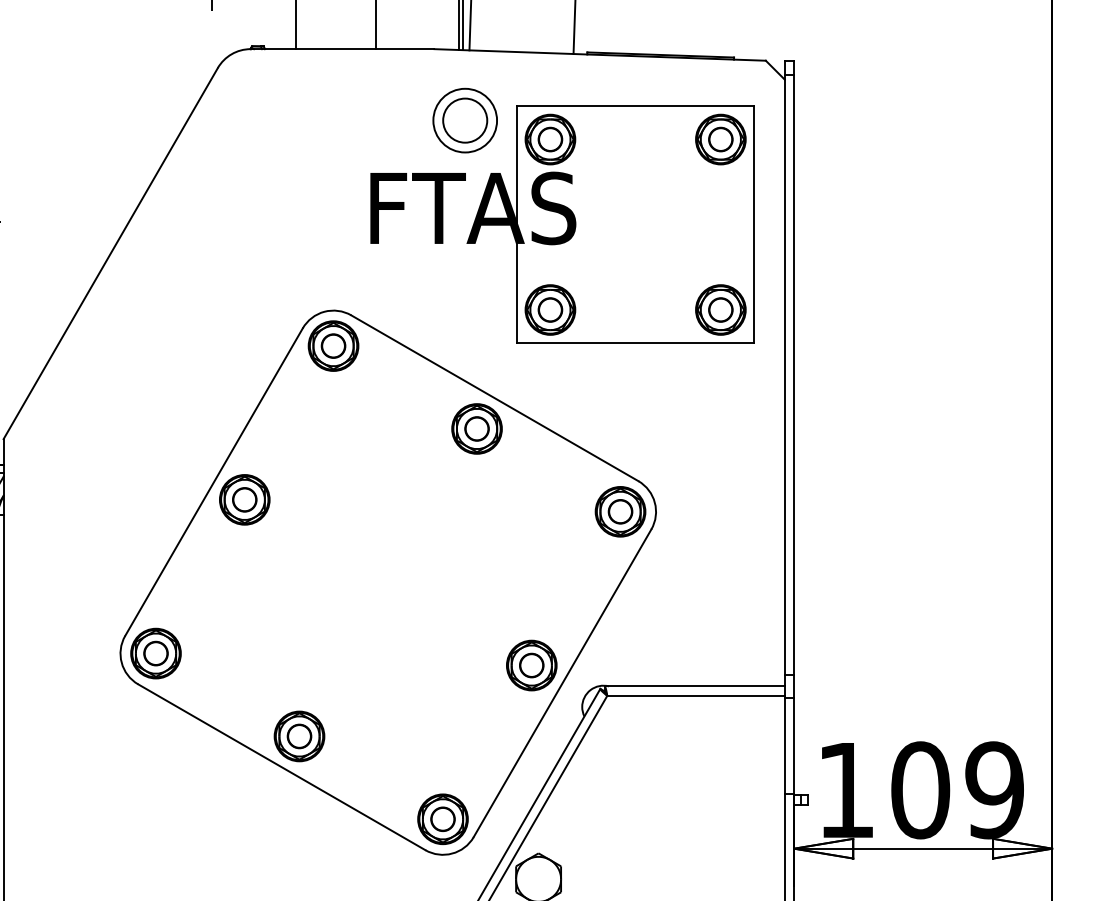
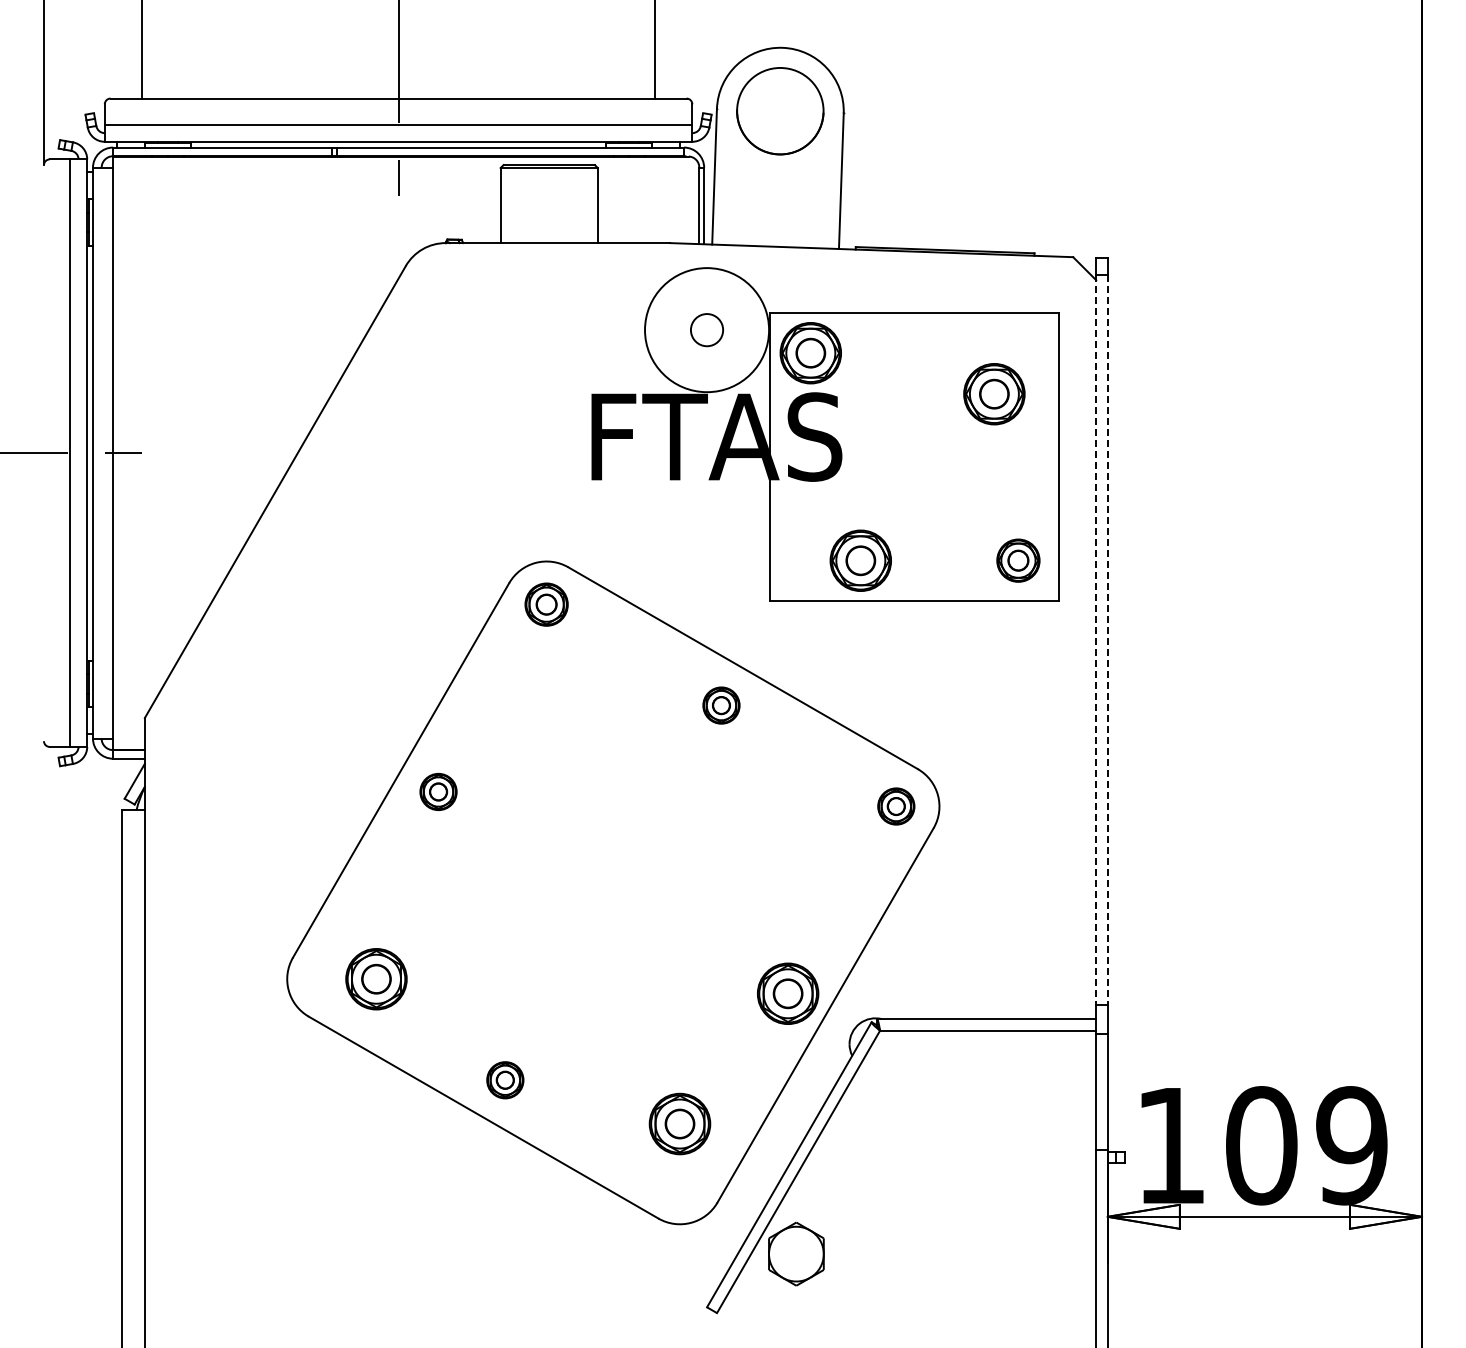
circle: (464, 120) -> (706, 329), size x0.6
circle: (464, 120) -> (706, 329), size x1.6
part: (720, 139) -> (994, 394), moved
part: (550, 309) -> (860, 560), moved
part: (720, 309) -> (1018, 560), size x0.7
part: (333, 345) -> (546, 604), size x0.7
line: (785, 374) -> (1096, 639), solid -> dashed
line: (794, 374) -> (1107, 639), solid -> dashed
part: (477, 428) -> (721, 705), size x0.6
part: (244, 499) -> (438, 791), size x0.6
part: (620, 511) -> (896, 806), size x0.6
part: (156, 653) -> (376, 979), moved
part: (299, 736) -> (505, 1080), size x0.6
part: (442, 818) -> (679, 1123), moved

